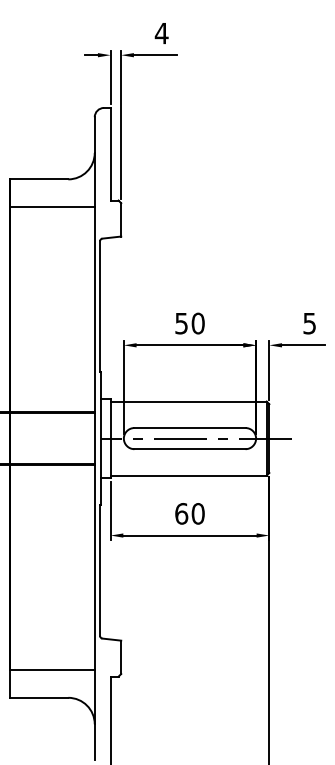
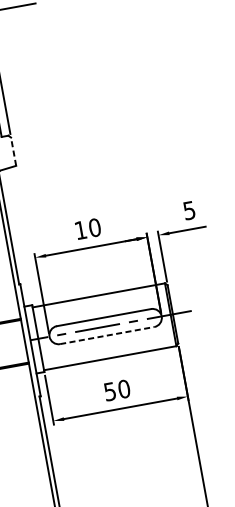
line: (121, 219) -> (13, 151), solid -> dashed
text: (181, 323) -> (80, 230), 50 -> 10
line: (189, 449) -> (106, 335), solid -> dashed
text: (181, 513) -> (109, 391), 60 -> 50

